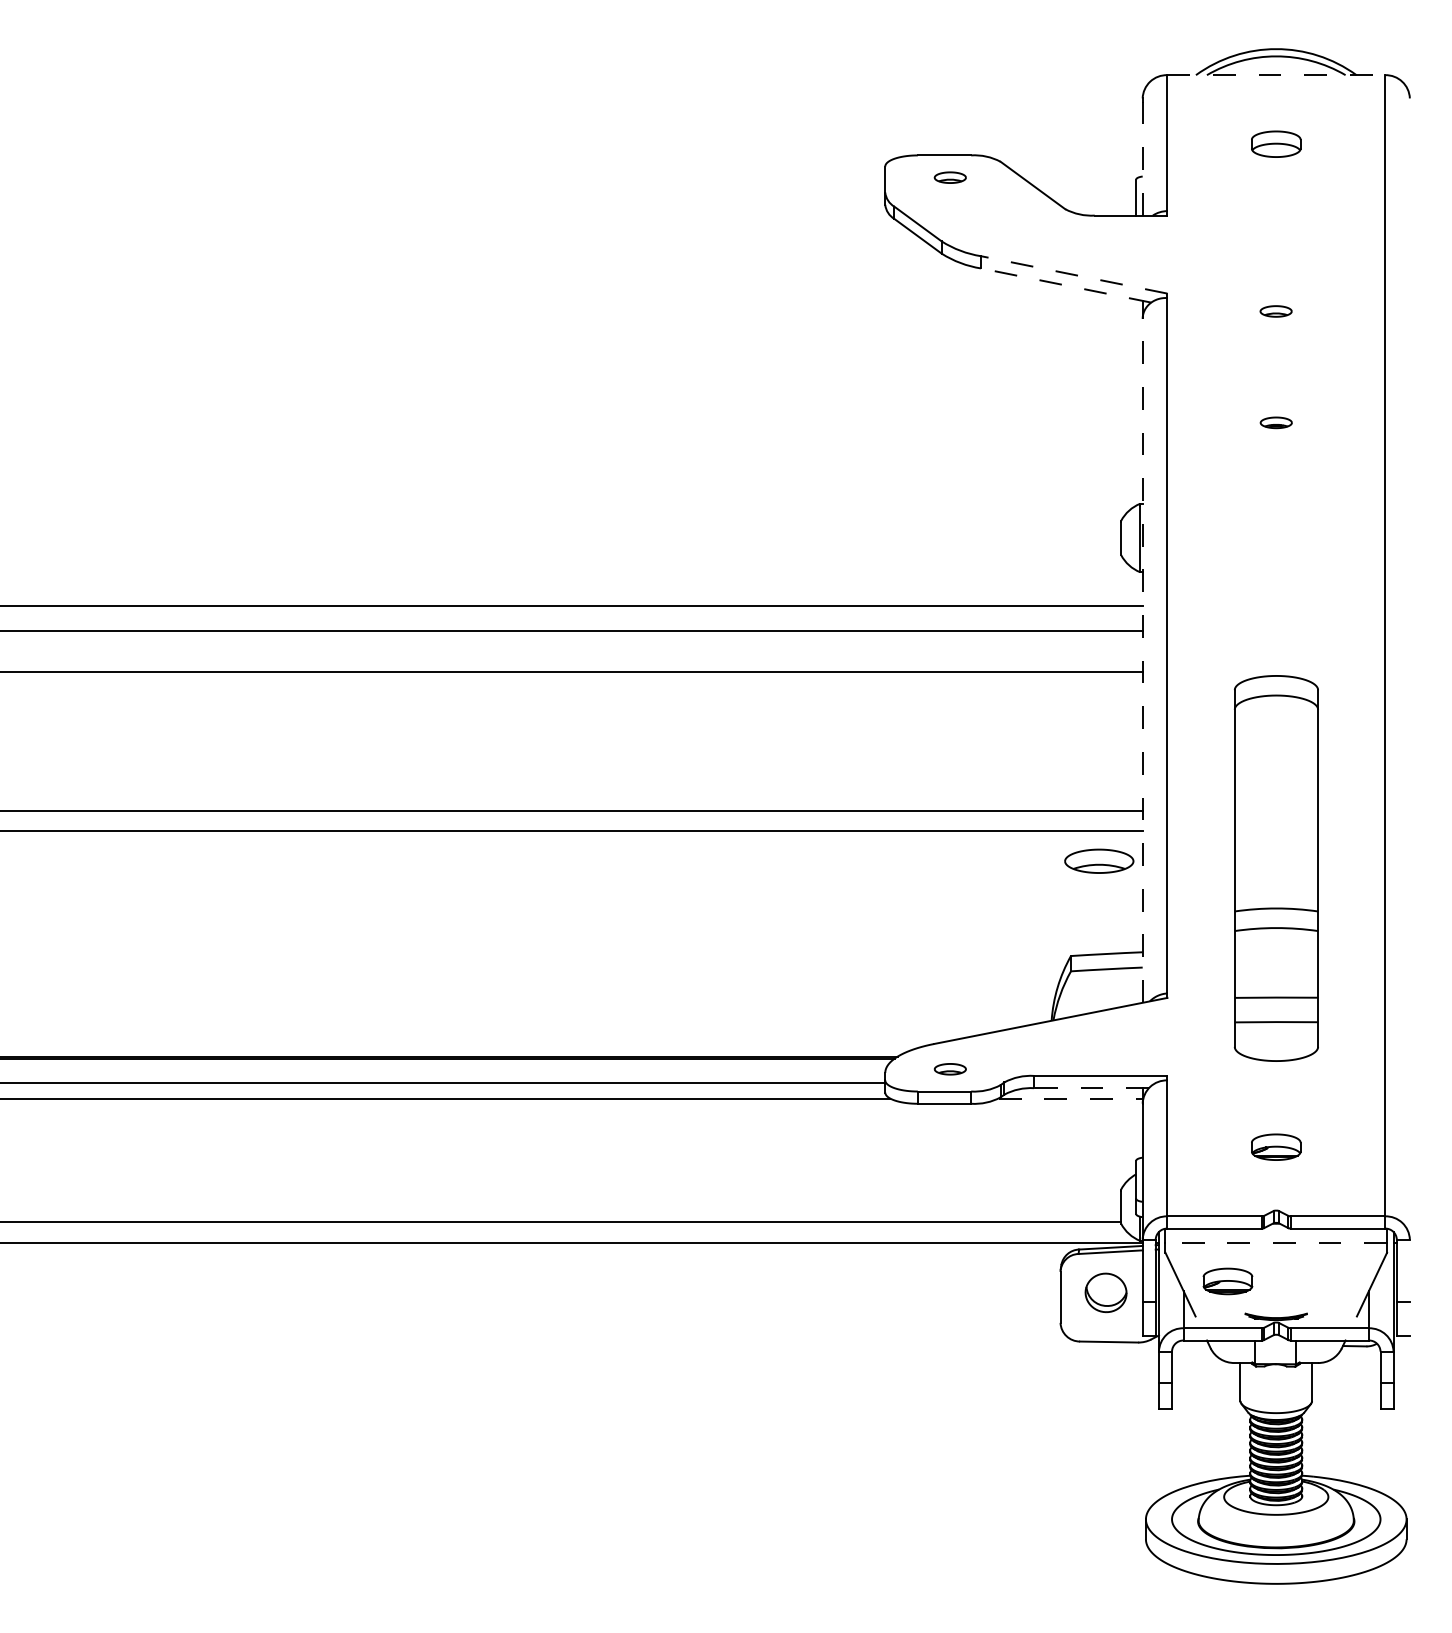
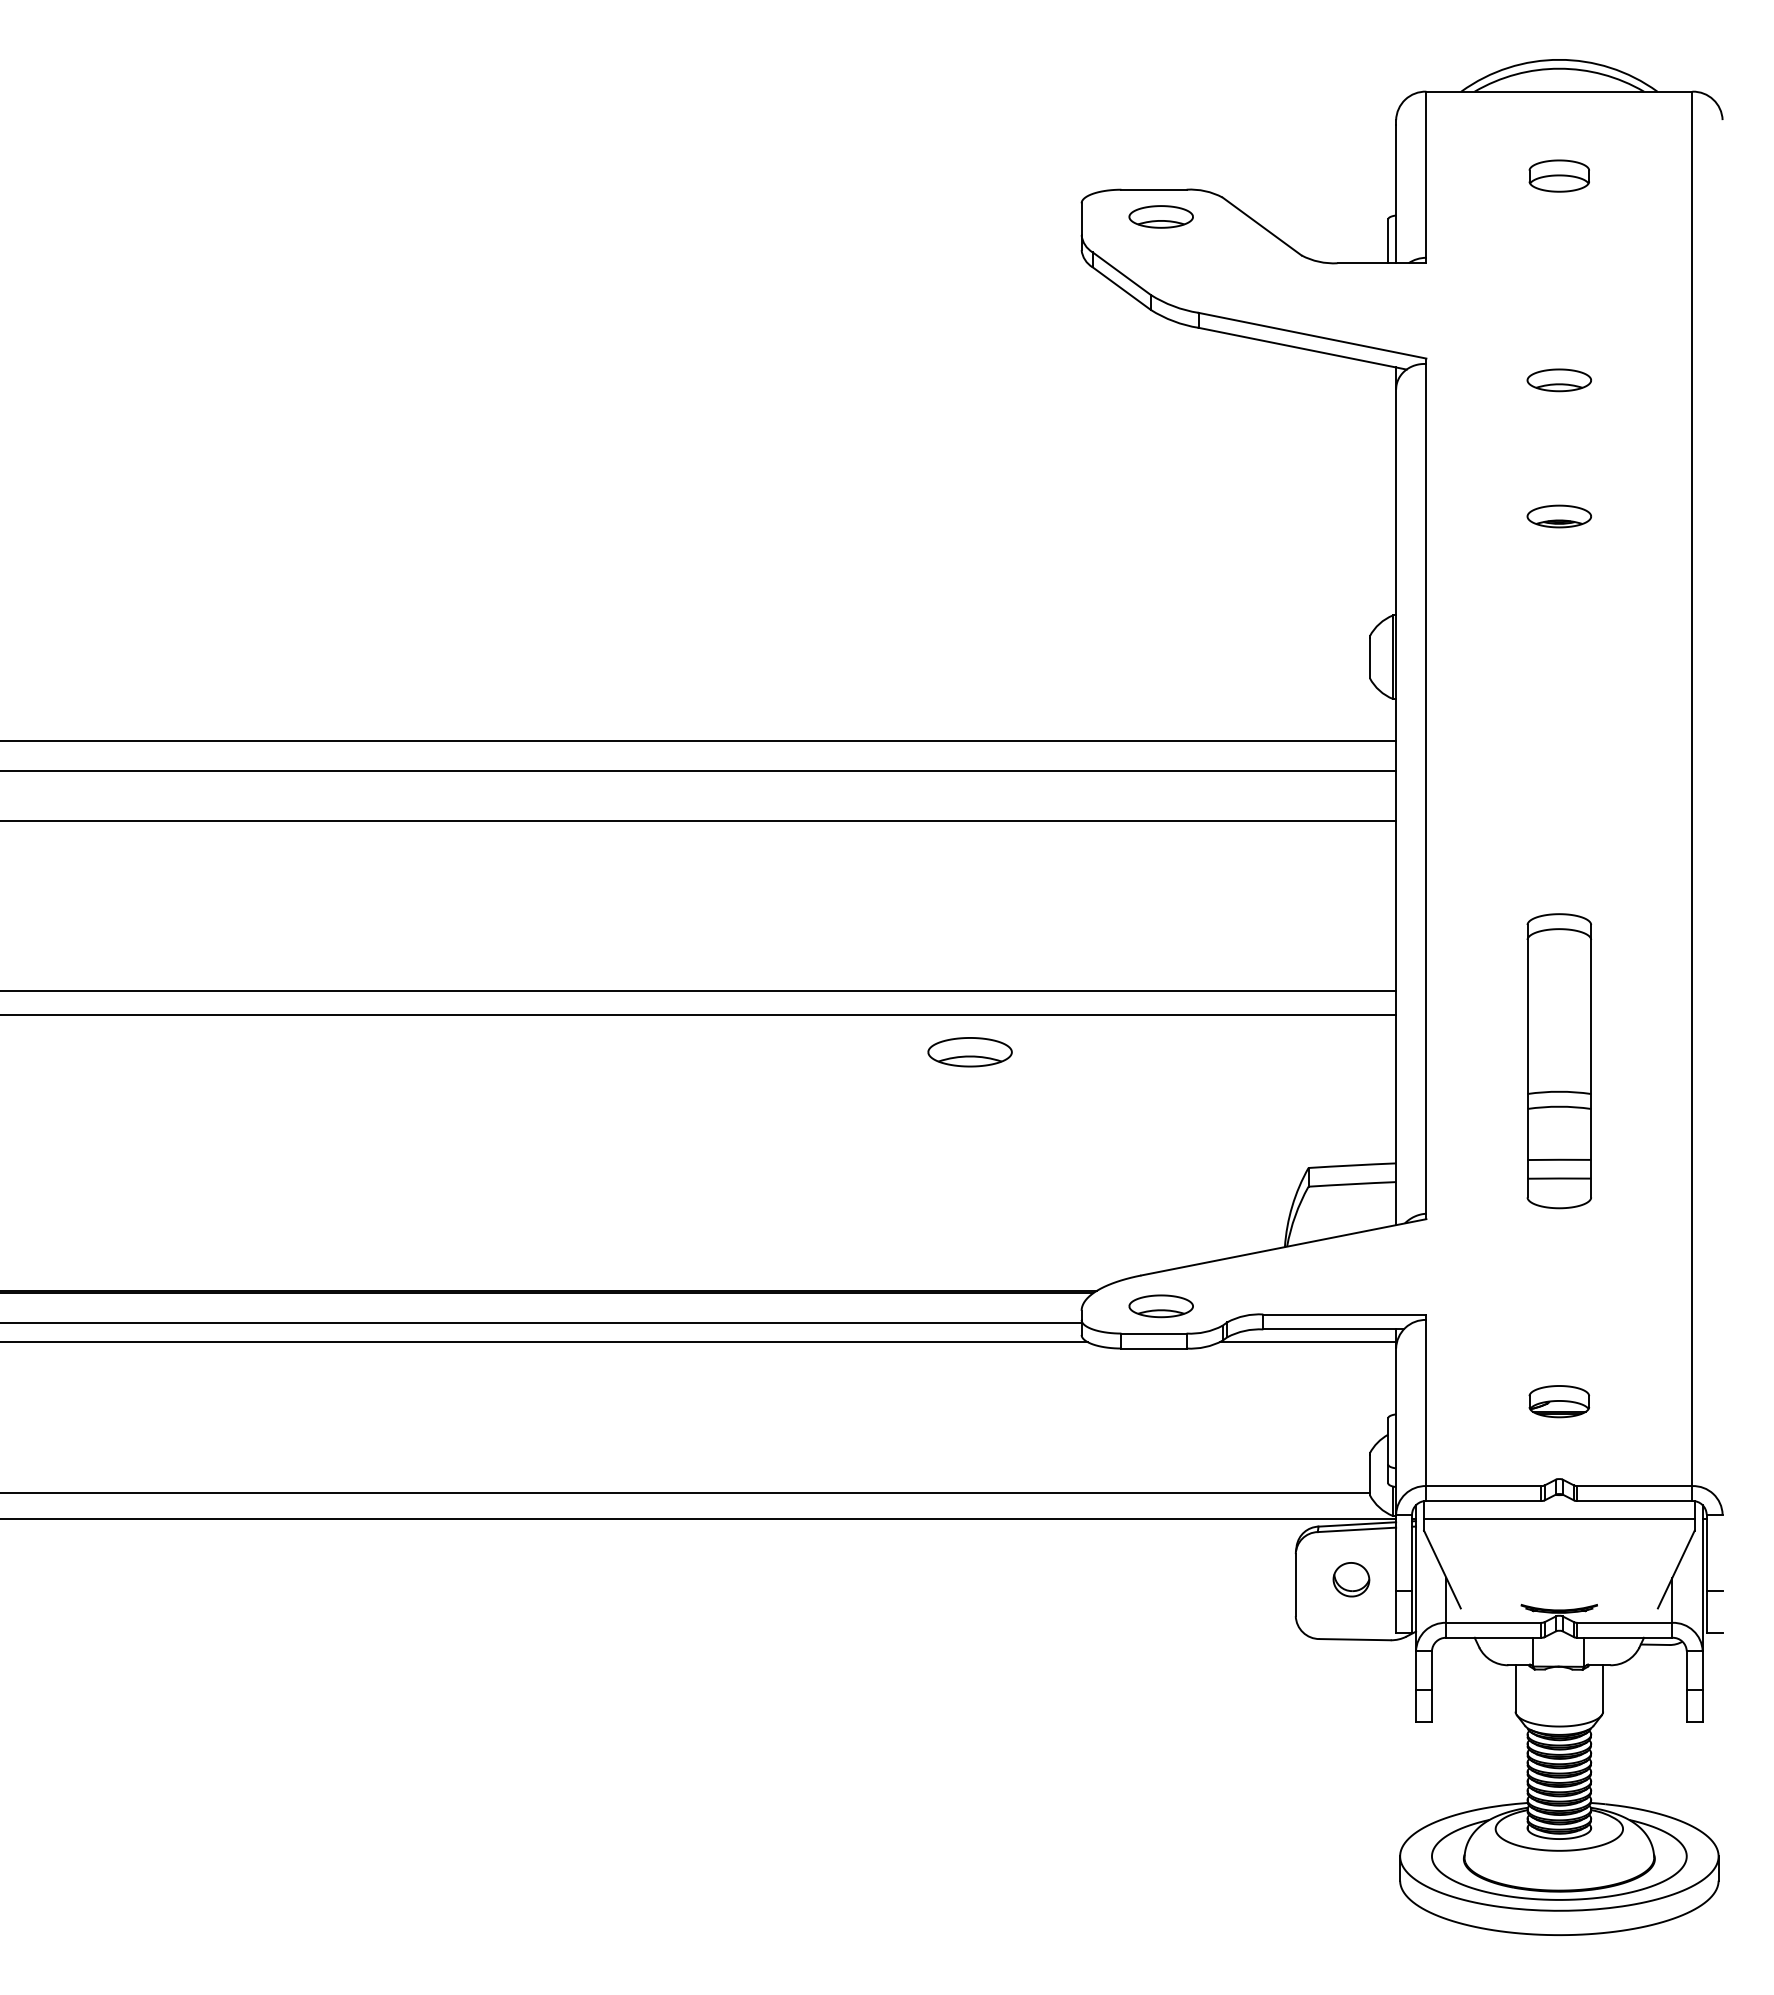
line: (1276, 75) -> (1559, 91), dashed -> solid
line: (1142, 158) -> (1396, 193), dashed -> solid
part: (949, 177) -> (1160, 216), size x1.67
line: (1073, 274) -> (1311, 335), dashed -> solid
line: (1066, 285) -> (1302, 348), dashed -> solid
part: (1275, 311) -> (1558, 380), size x1.67
part: (1276, 422) -> (1559, 516), size x1.67
line: (1142, 661) -> (1396, 807), dashed -> solid
part: (1098, 861) -> (969, 1052), moved
part: (1275, 868) -> (1558, 1061), size x0.62
part: (949, 1069) -> (1160, 1306), size x1.67
line: (1091, 1088) -> (1333, 1329), dashed -> solid
line: (1070, 1098) -> (1308, 1342), dashed -> solid
line: (1275, 1242) -> (1558, 1518), dashed -> solid
part: (1227, 1281) -> (1499, 1565), removed
part: (1106, 1292) -> (1351, 1579), size x0.71

